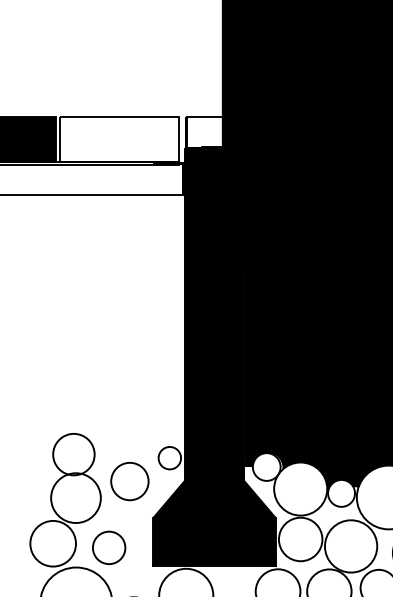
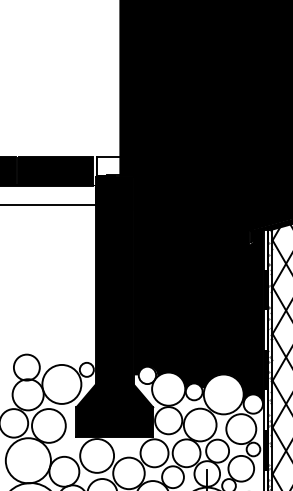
fill: (119, 139) -> (55, 170), added
circle: (129, 480) -> (61, 383), size x1.67
circle: (108, 547) -> (48, 425), size x1.67

